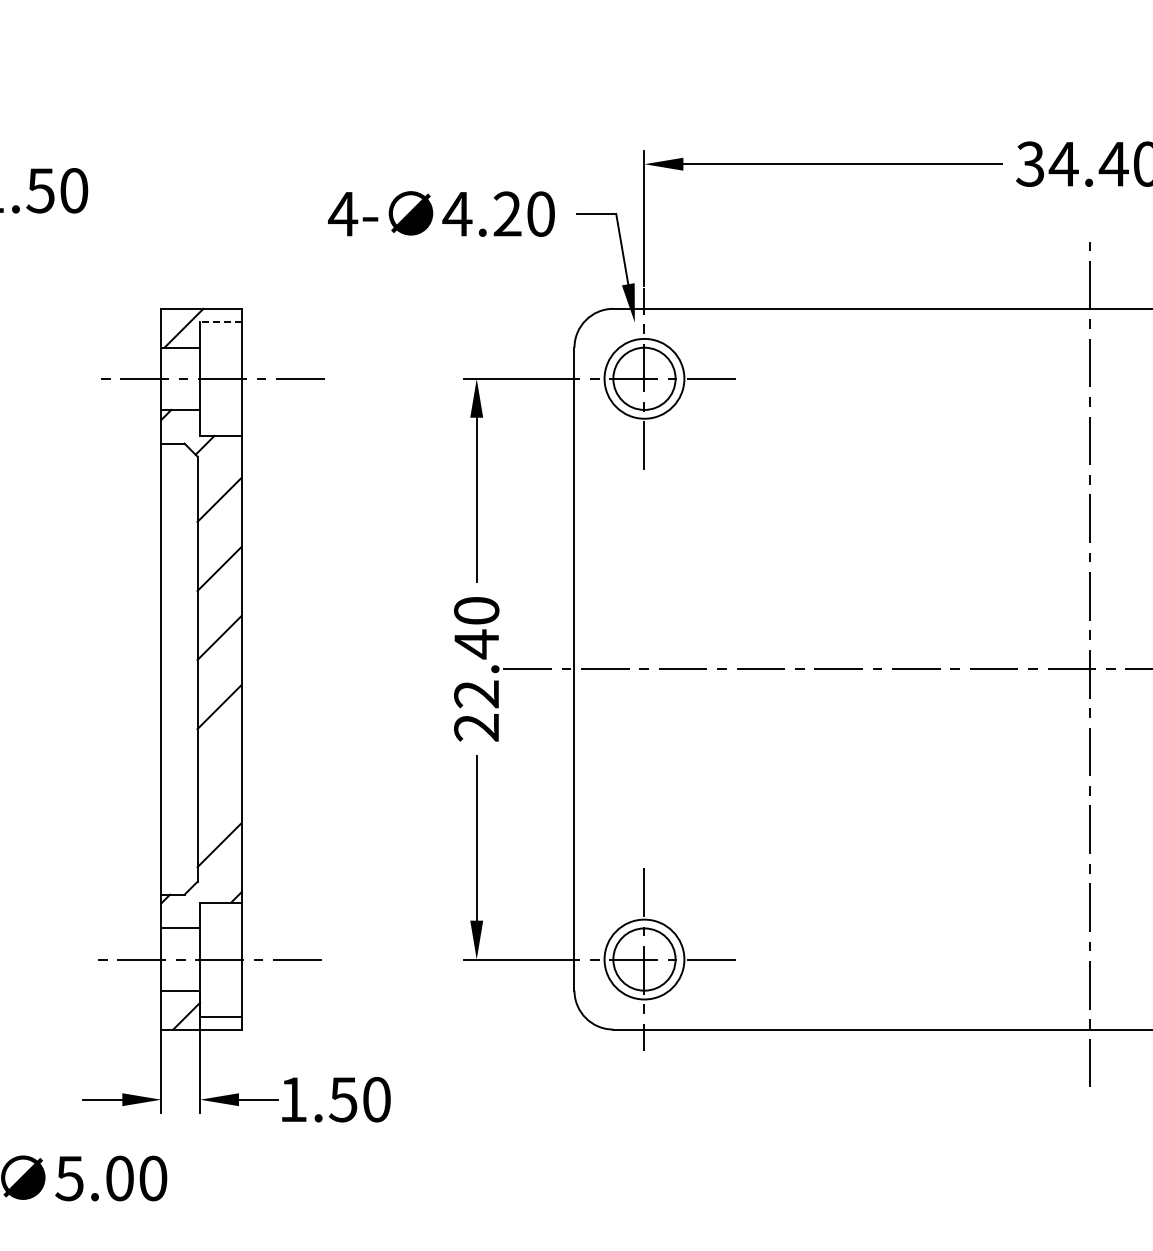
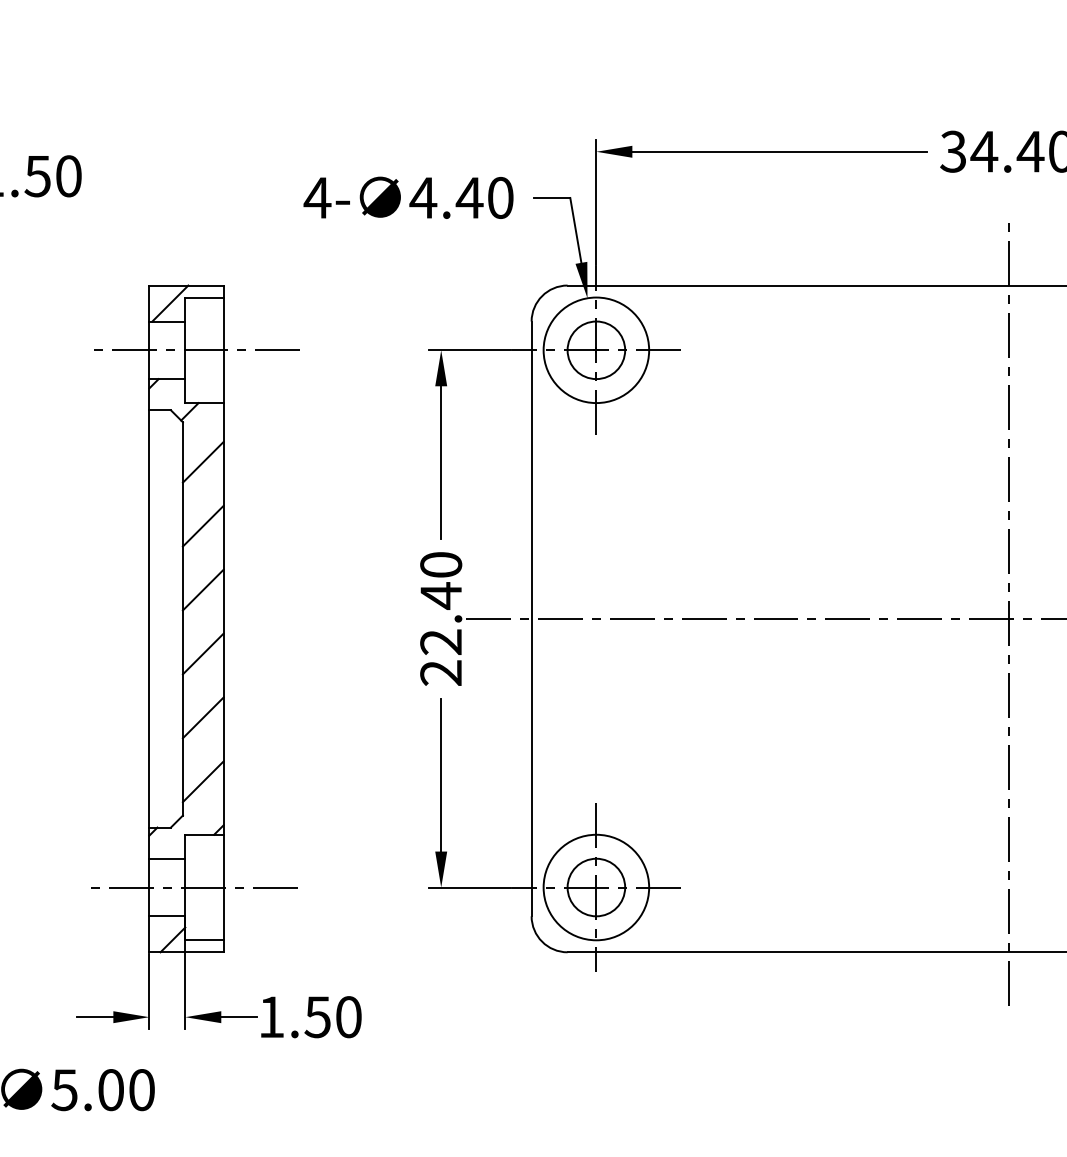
text: (507, 213) -> (469, 197), 4.20 -> 4.40
line: (220, 321) -> (204, 297), dashed -> solid
circle: (644, 378) -> (596, 350), size x1.43
line: (219, 776) -> (203, 718), added
circle: (644, 959) -> (596, 887), size x1.43

